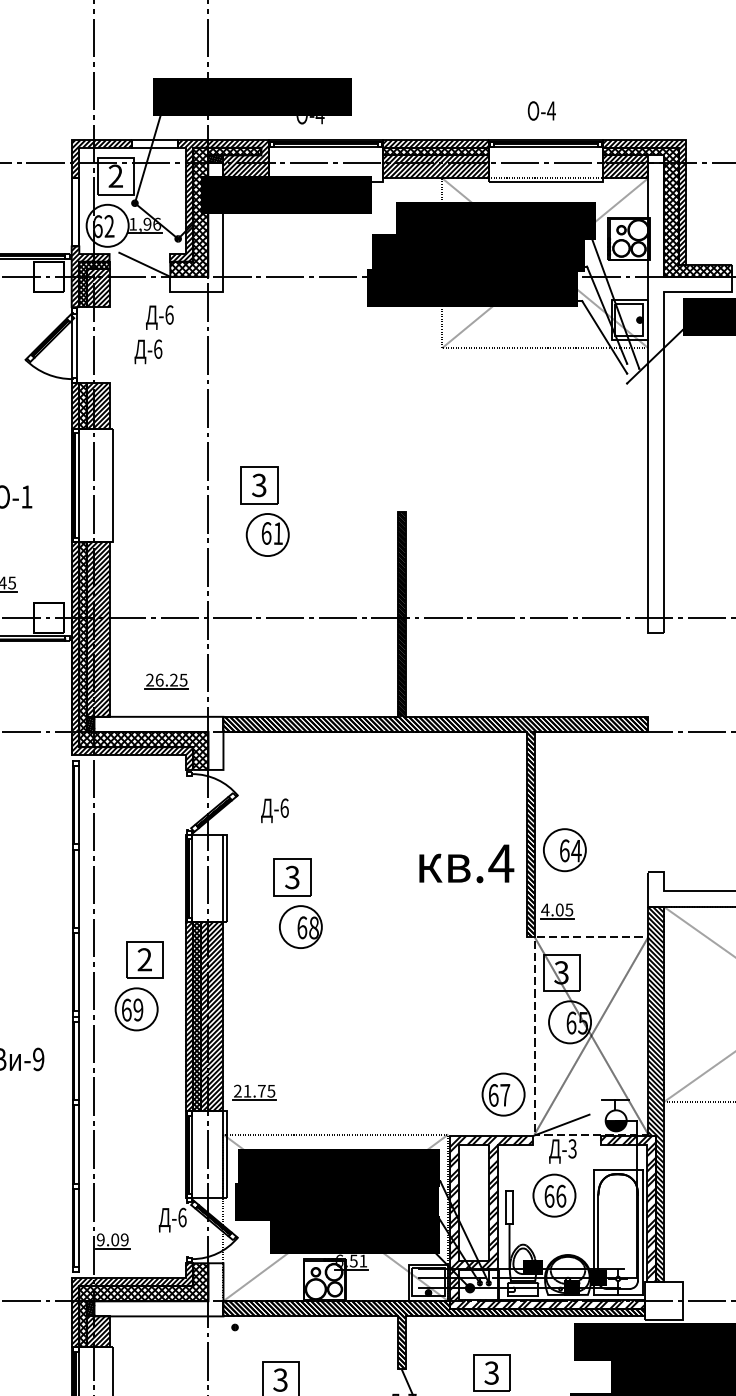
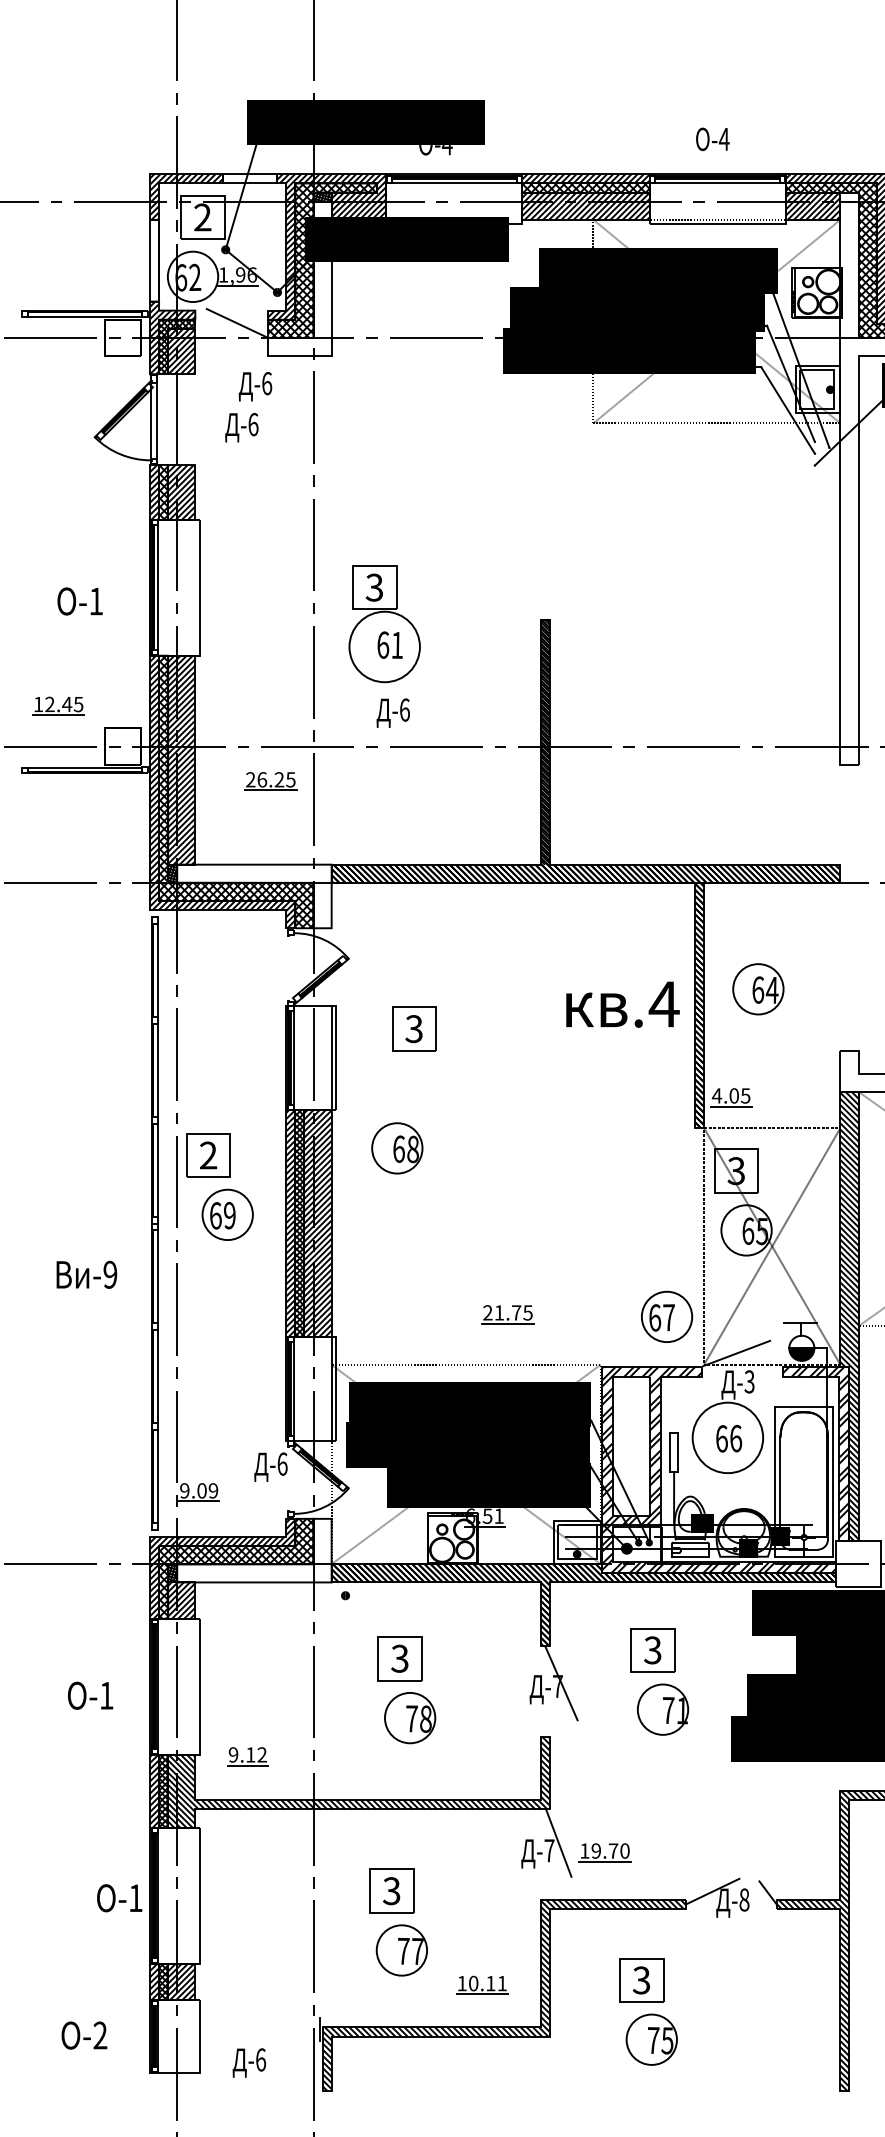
circle: (267, 534) -> (384, 646), size x1.4
part: (166, 681) -> (270, 781), moved
text: (274, 810) -> (392, 712), moved
part: (564, 850) -> (758, 989), moved
text: (466, 863) -> (622, 1004), moved
part: (292, 877) -> (414, 1028), moved
part: (301, 927) -> (397, 1148), moved
part: (144, 959) -> (208, 1155), moved
part: (254, 1092) -> (507, 1314), moved
circle: (554, 1195) -> (727, 1437), size x1.4

